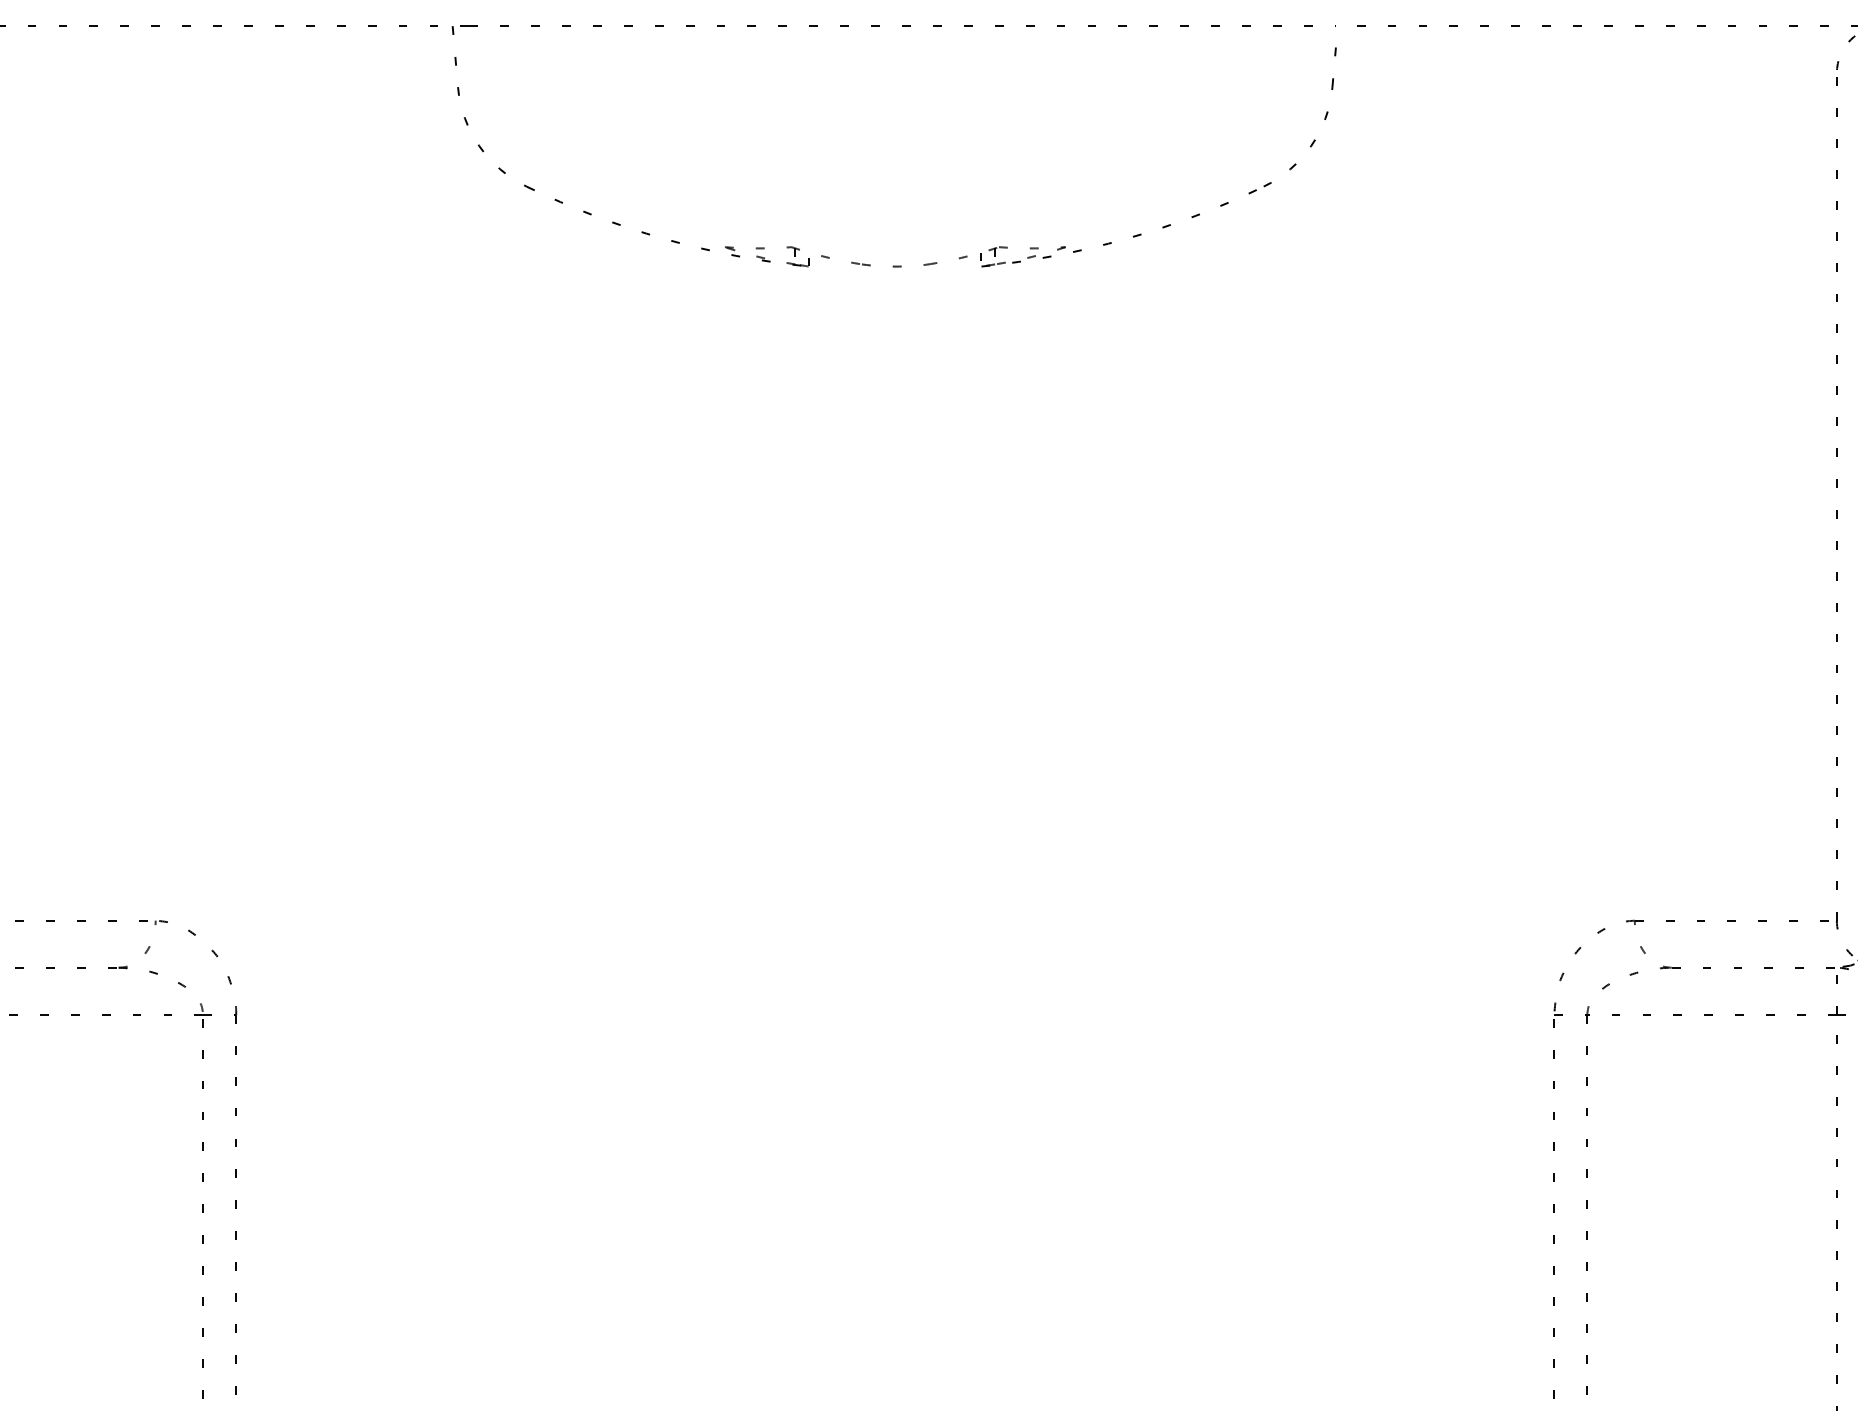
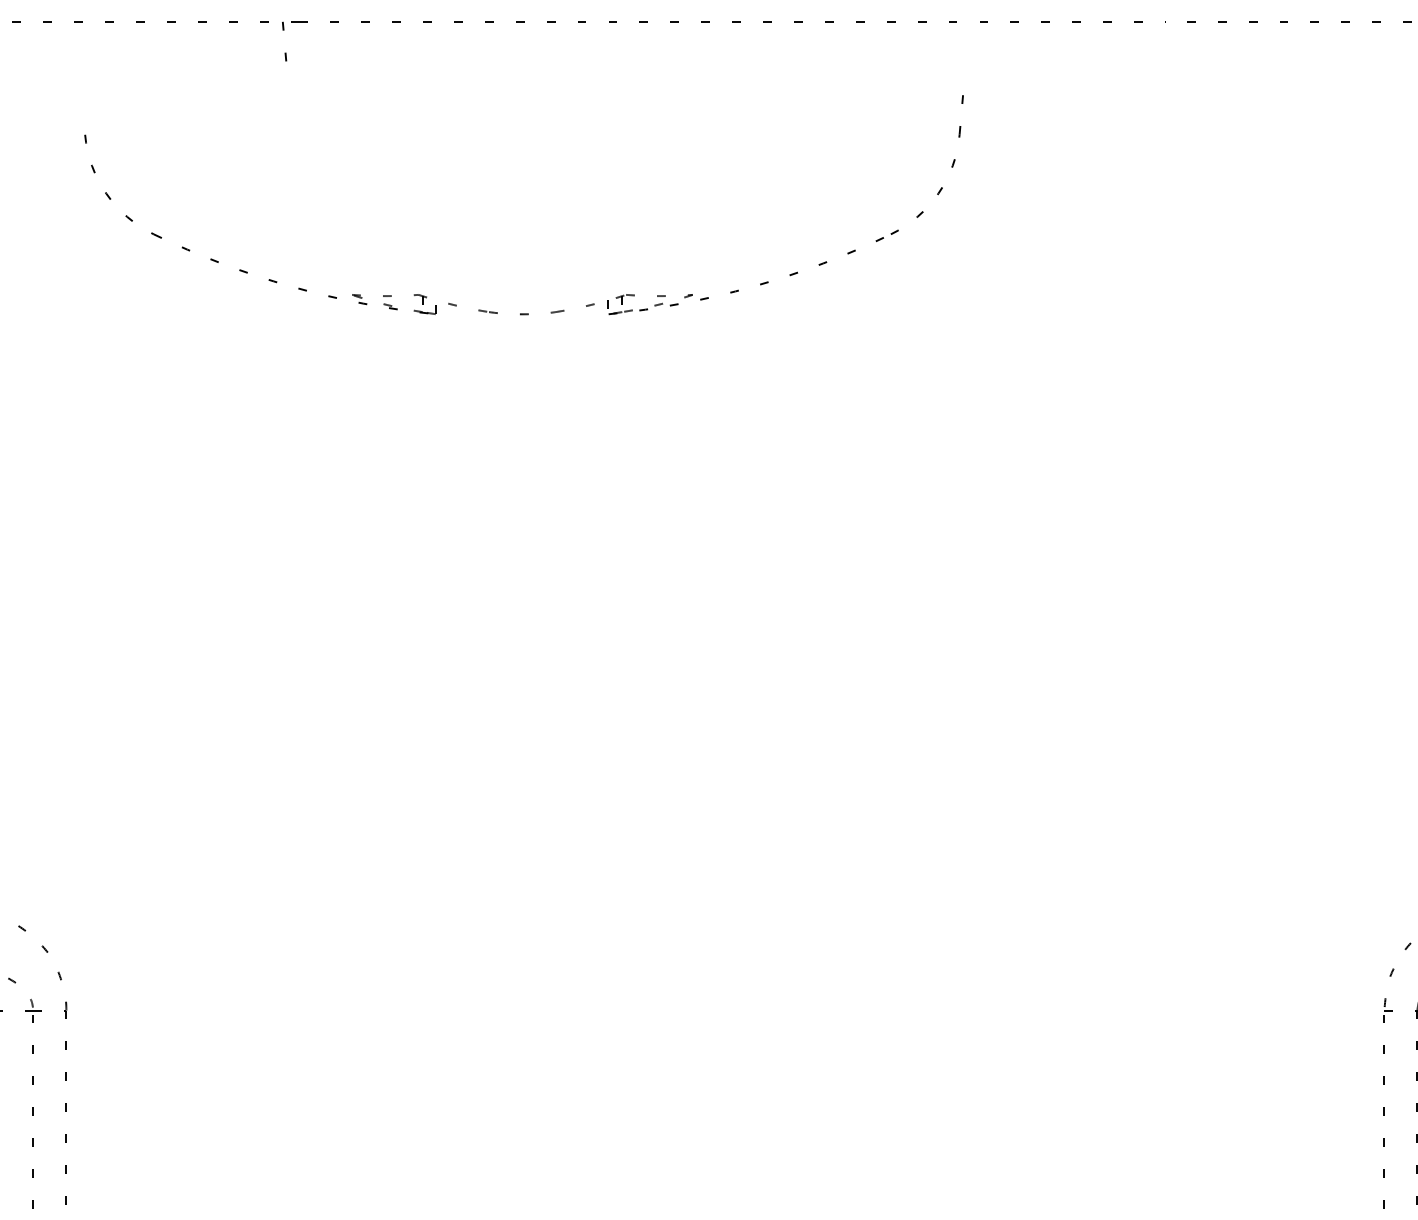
part: (896, 265) -> (523, 313), moved

